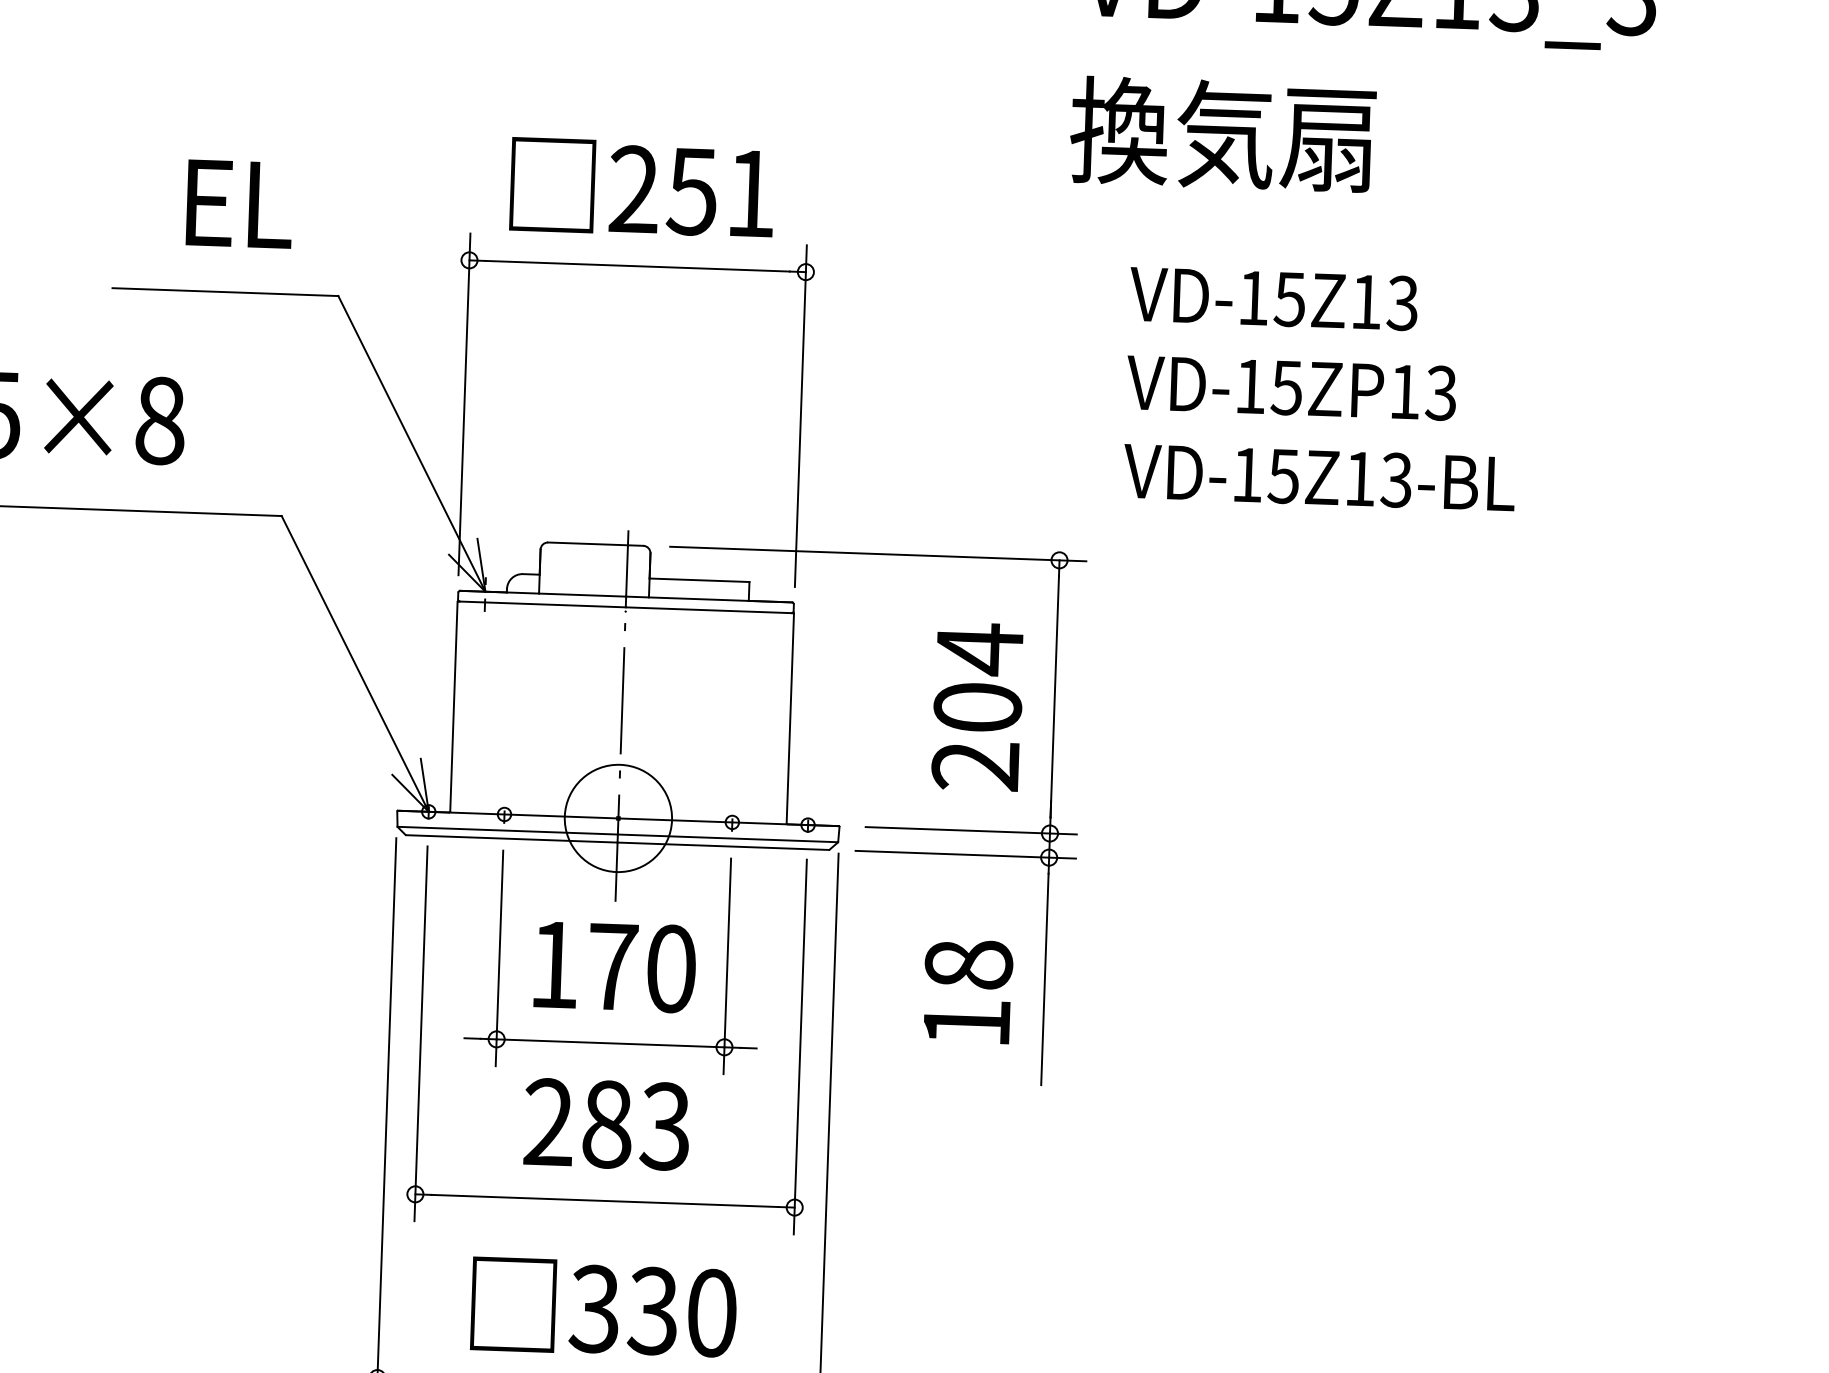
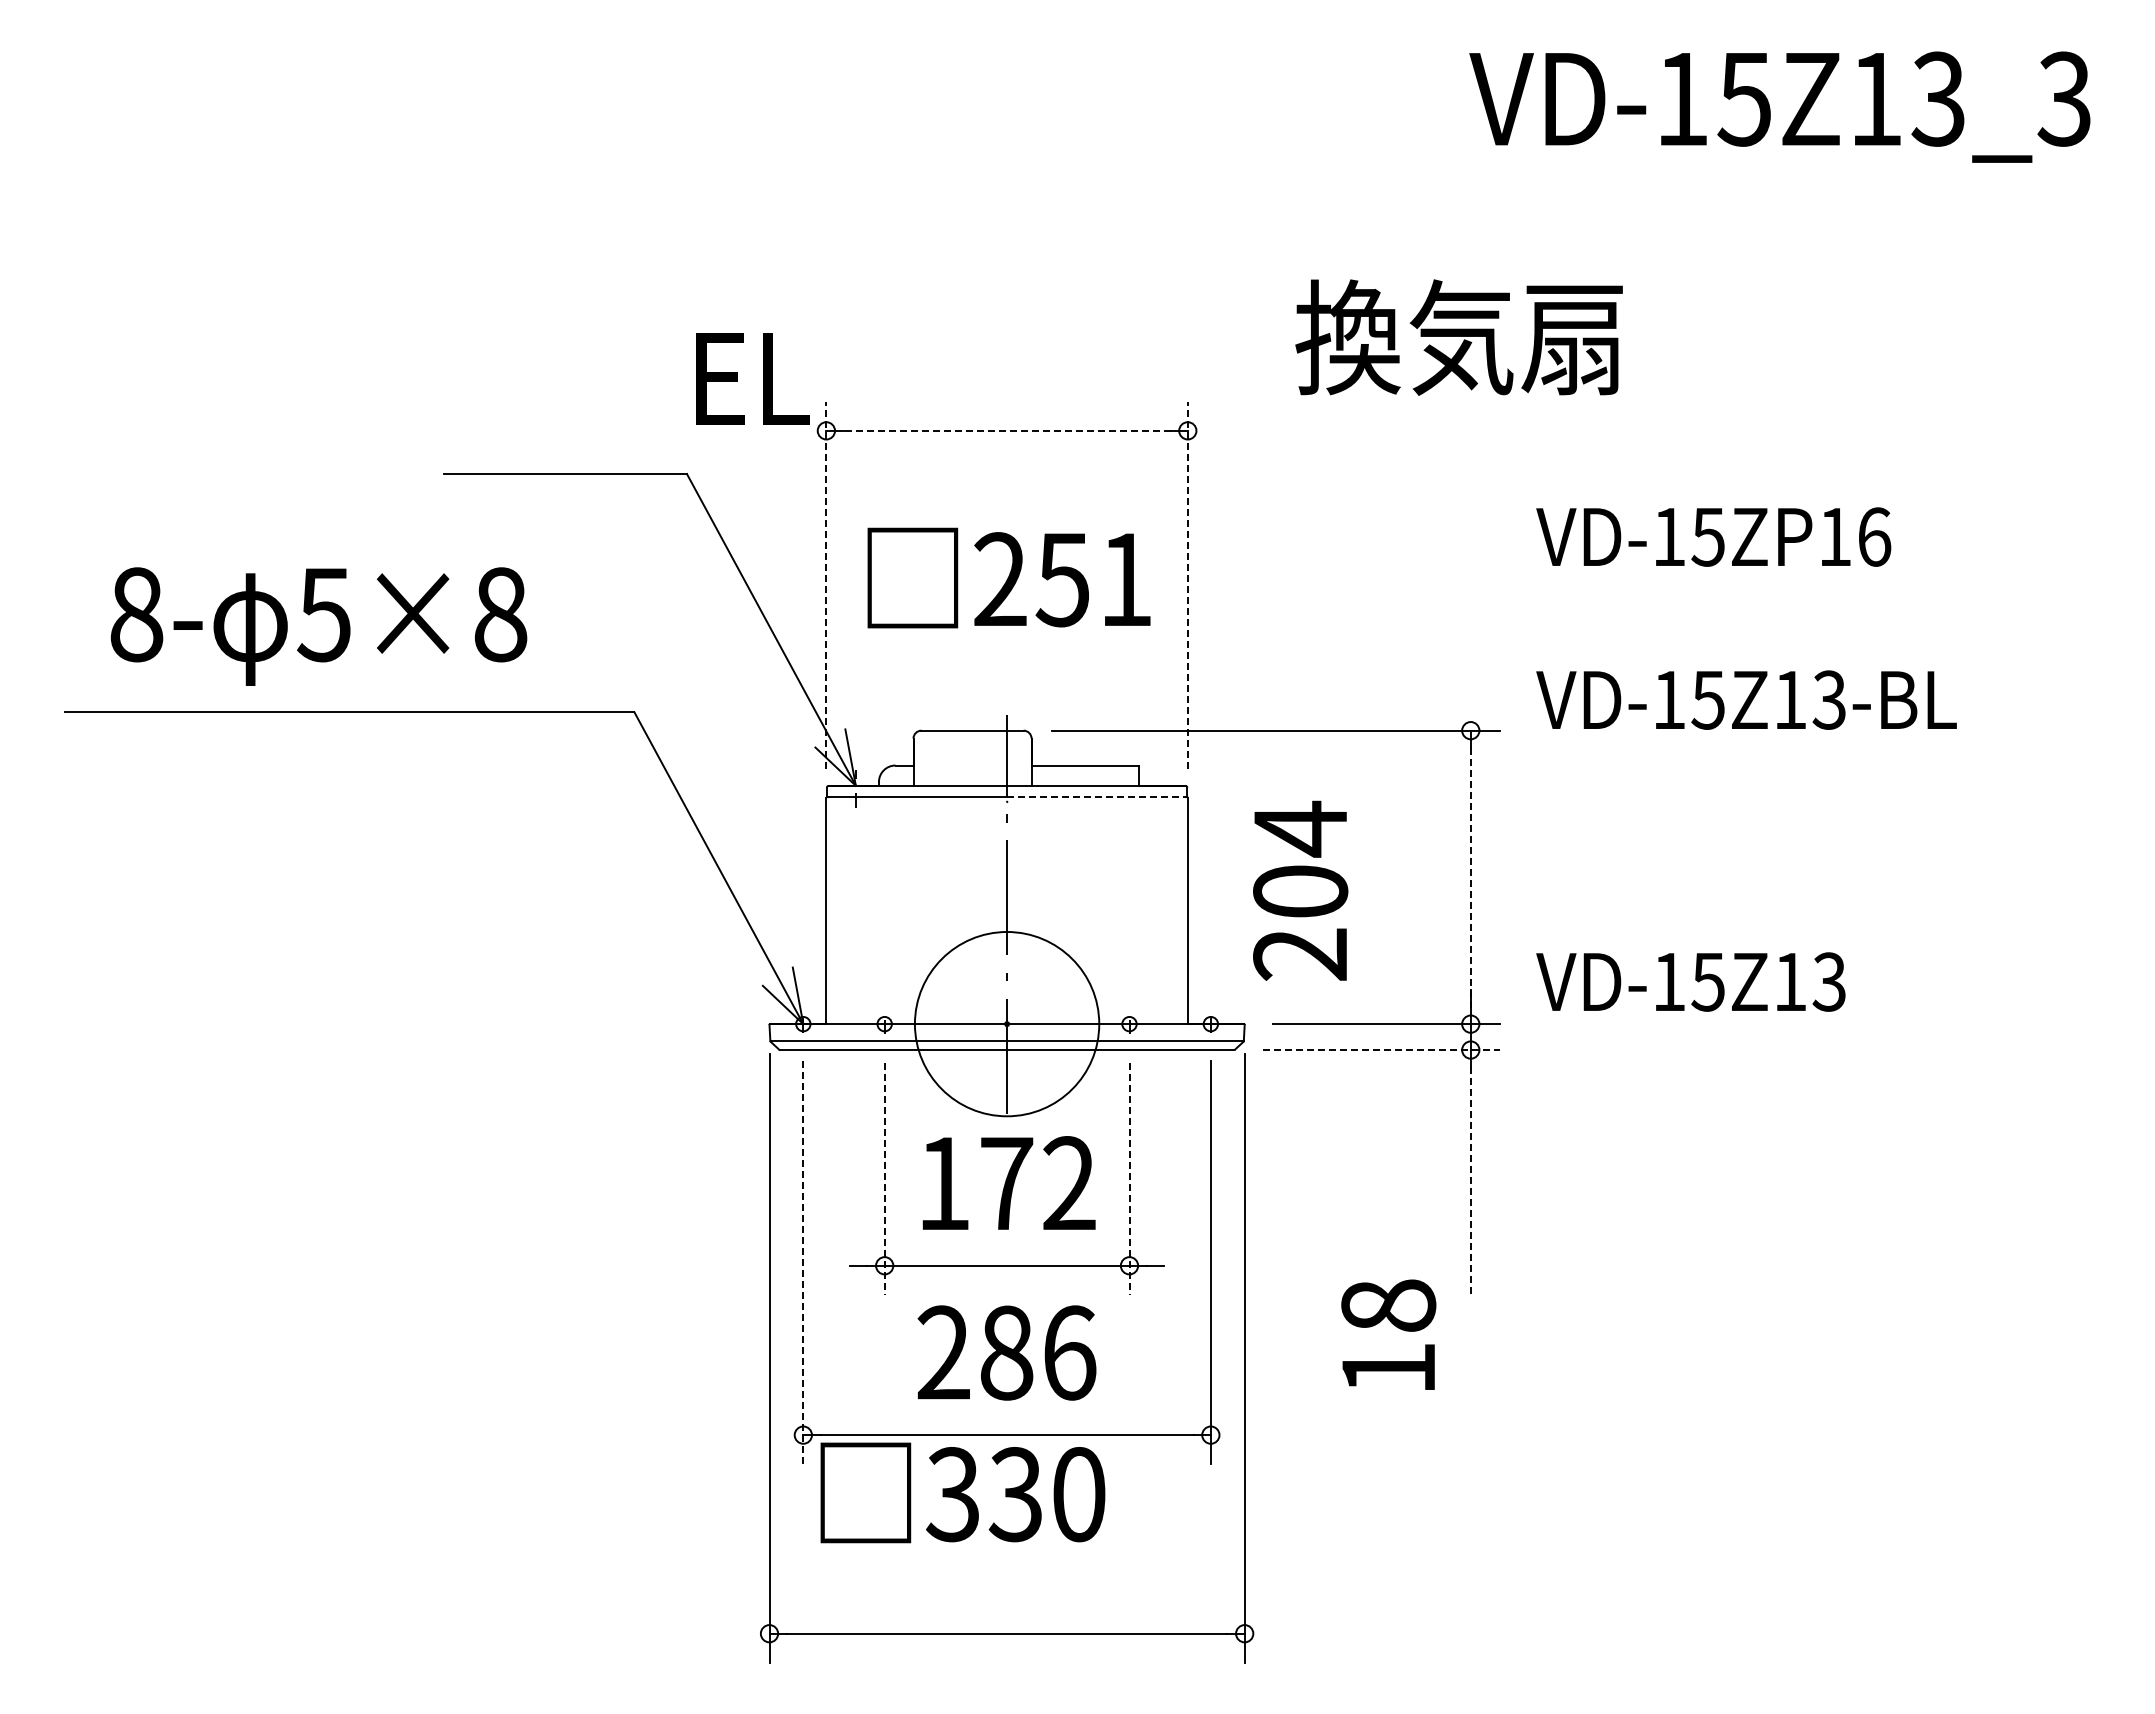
text: (1222, 134) -> (1458, 337), moved
text: (641, 187) -> (1008, 577), moved
text: (239, 203) -> (752, 378), moved
line: (637, 265) -> (1006, 430), solid -> dashed
text: (1273, 298) -> (1690, 981), moved
text: (1441, 392) -> (1874, 536), VD-15ZP13 -> VD-15ZP16
line: (464, 404) -> (826, 585), solid -> dashed
line: (800, 416) -> (1187, 585), solid -> dashed
text: (1319, 477) -> (1746, 699), moved
line: (709, 610) -> (1097, 797), solid -> dashed
line: (1054, 697) -> (1470, 877), solid -> dashed
text: (977, 706) -> (1300, 890), moved
circle: (617, 817) -> (1006, 1023), size x1.6
line: (966, 855) -> (1381, 1050), solid -> dashed
line: (499, 958) -> (884, 1178), solid -> dashed
line: (727, 966) -> (1129, 1178), solid -> dashed
text: (671, 968) -> (1069, 1183), 170 -> 172
line: (1044, 979) -> (1470, 1180), solid -> dashed
text: (967, 991) -> (1388, 1334), moved
line: (421, 1034) -> (803, 1263), solid -> dashed
text: (665, 1126) -> (1069, 1352), 283 -> 286
text: (603, 1307) -> (962, 1492), moved

